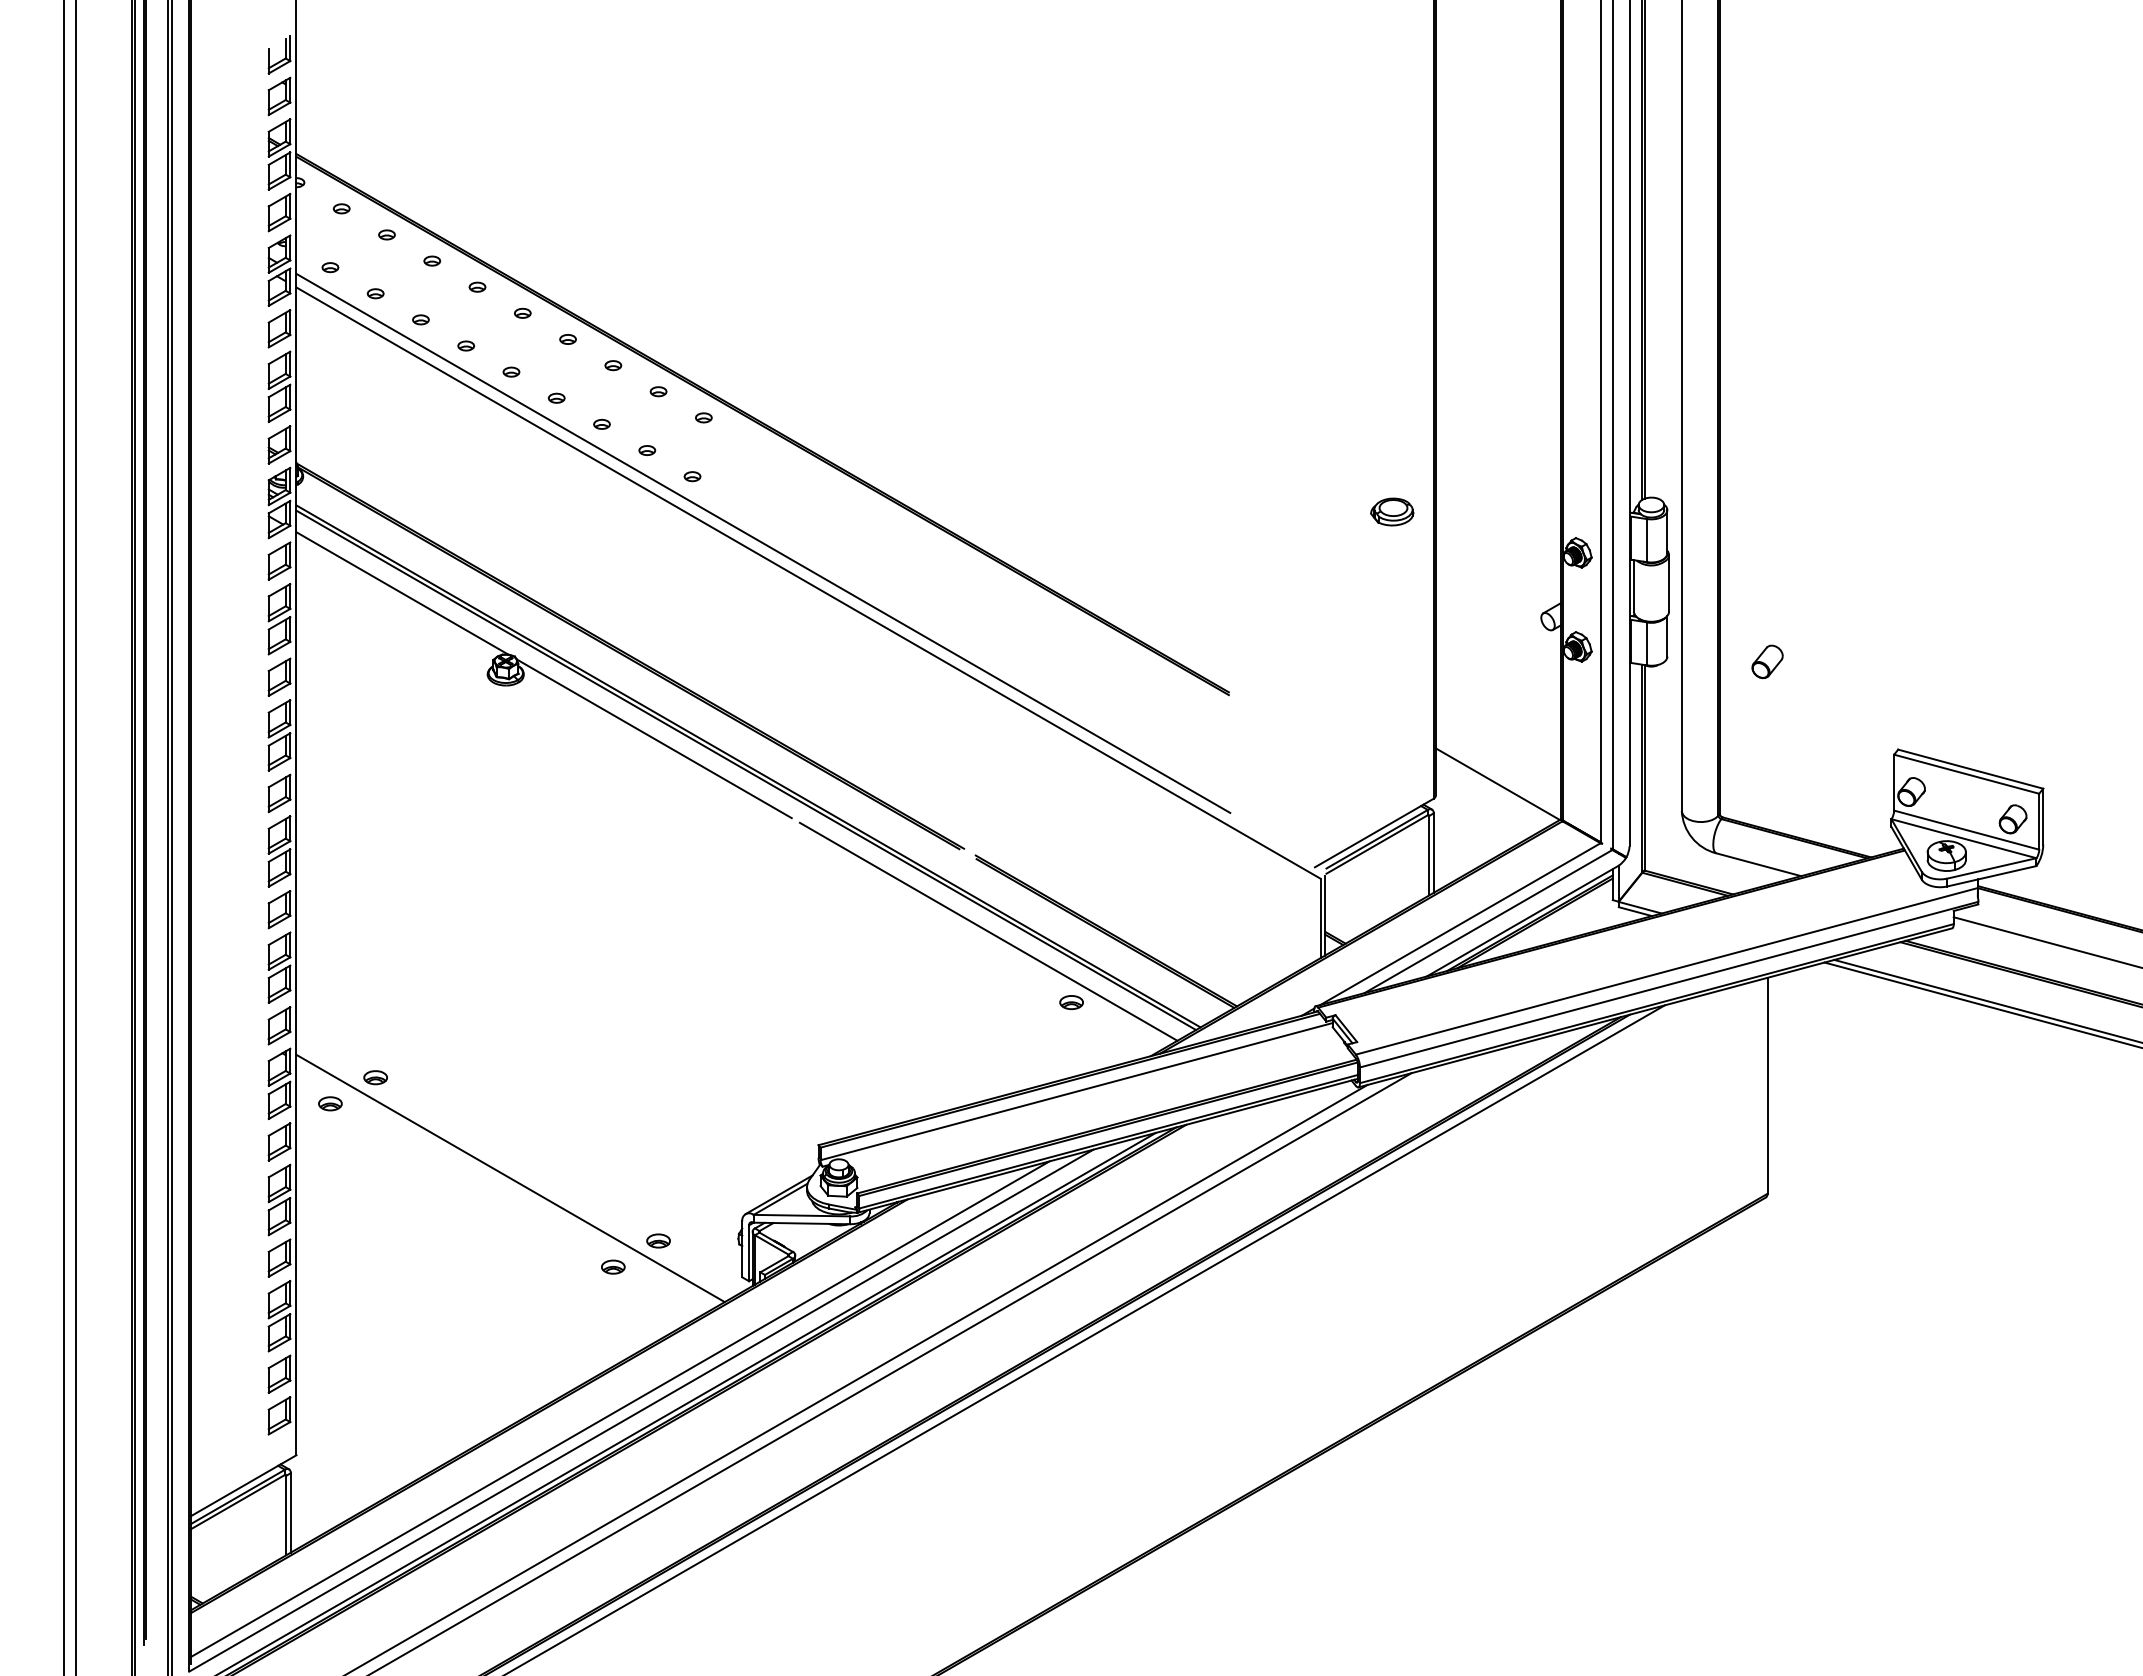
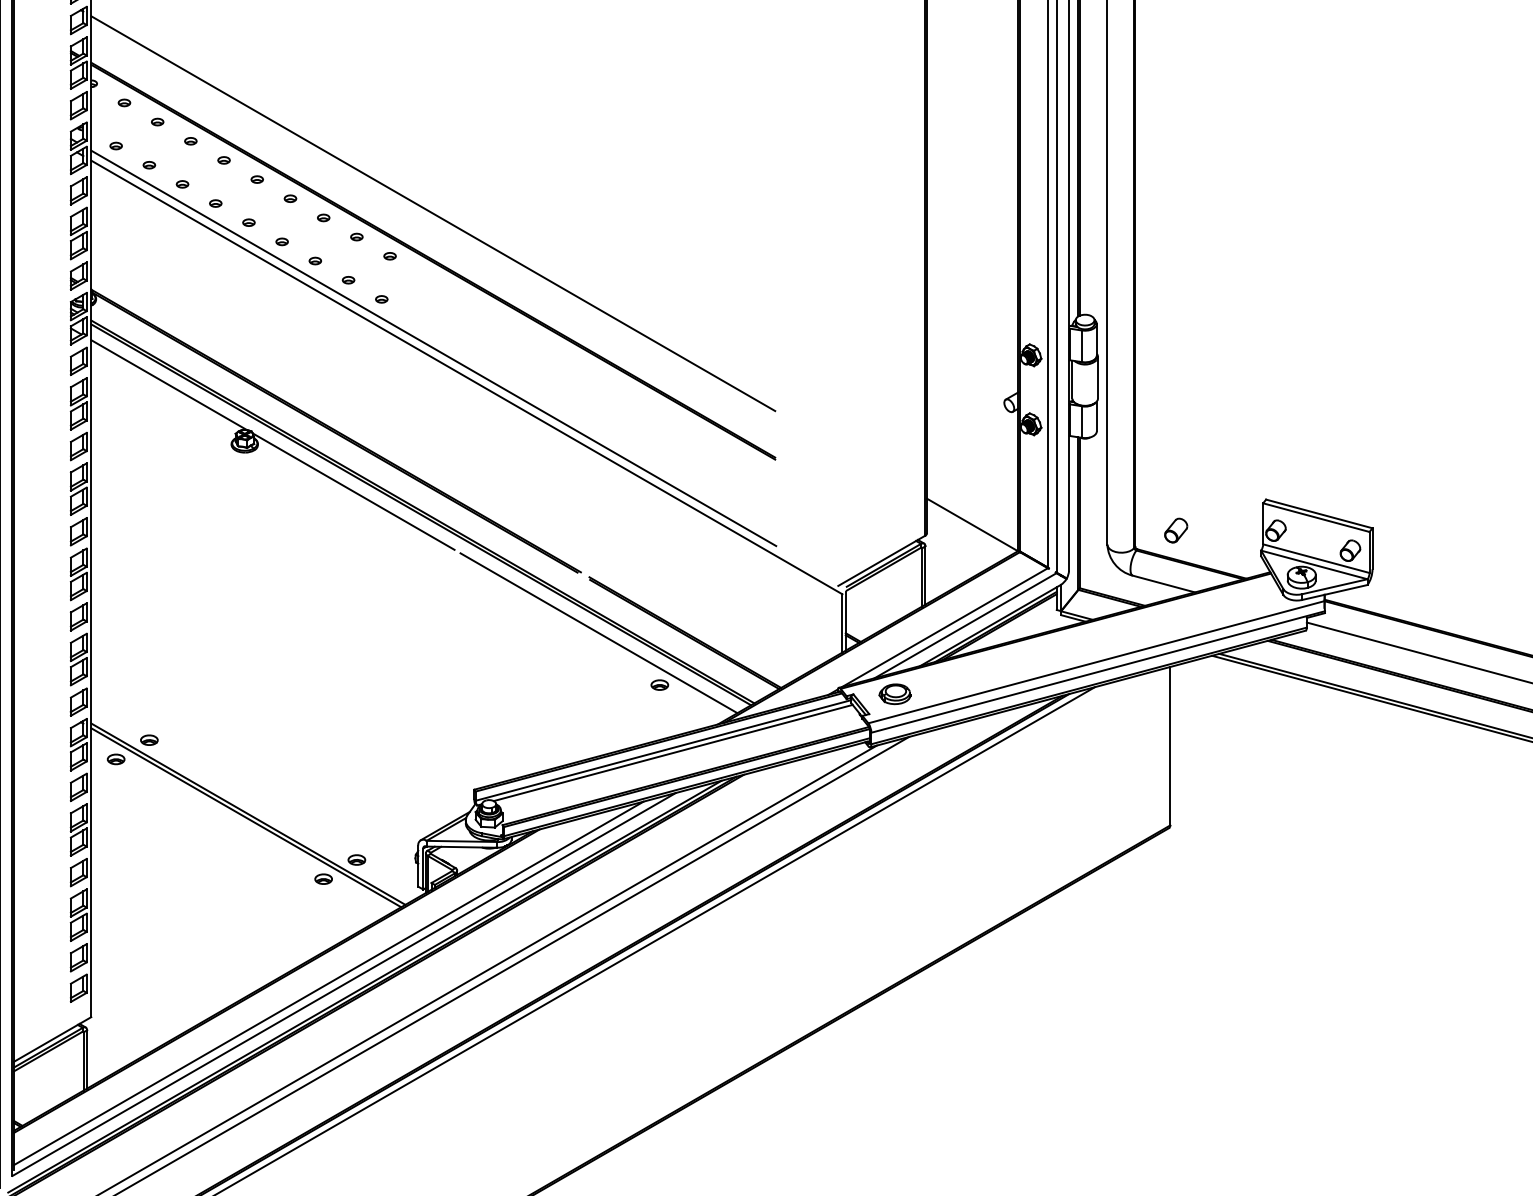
line: (762, 359) -> (433, 213), added
part: (1392, 511) -> (895, 693), moved
part: (1767, 661) -> (1176, 530), moved
line: (1089, 1094) -> (672, 752), added
line: (507, 1183) -> (246, 817), added

